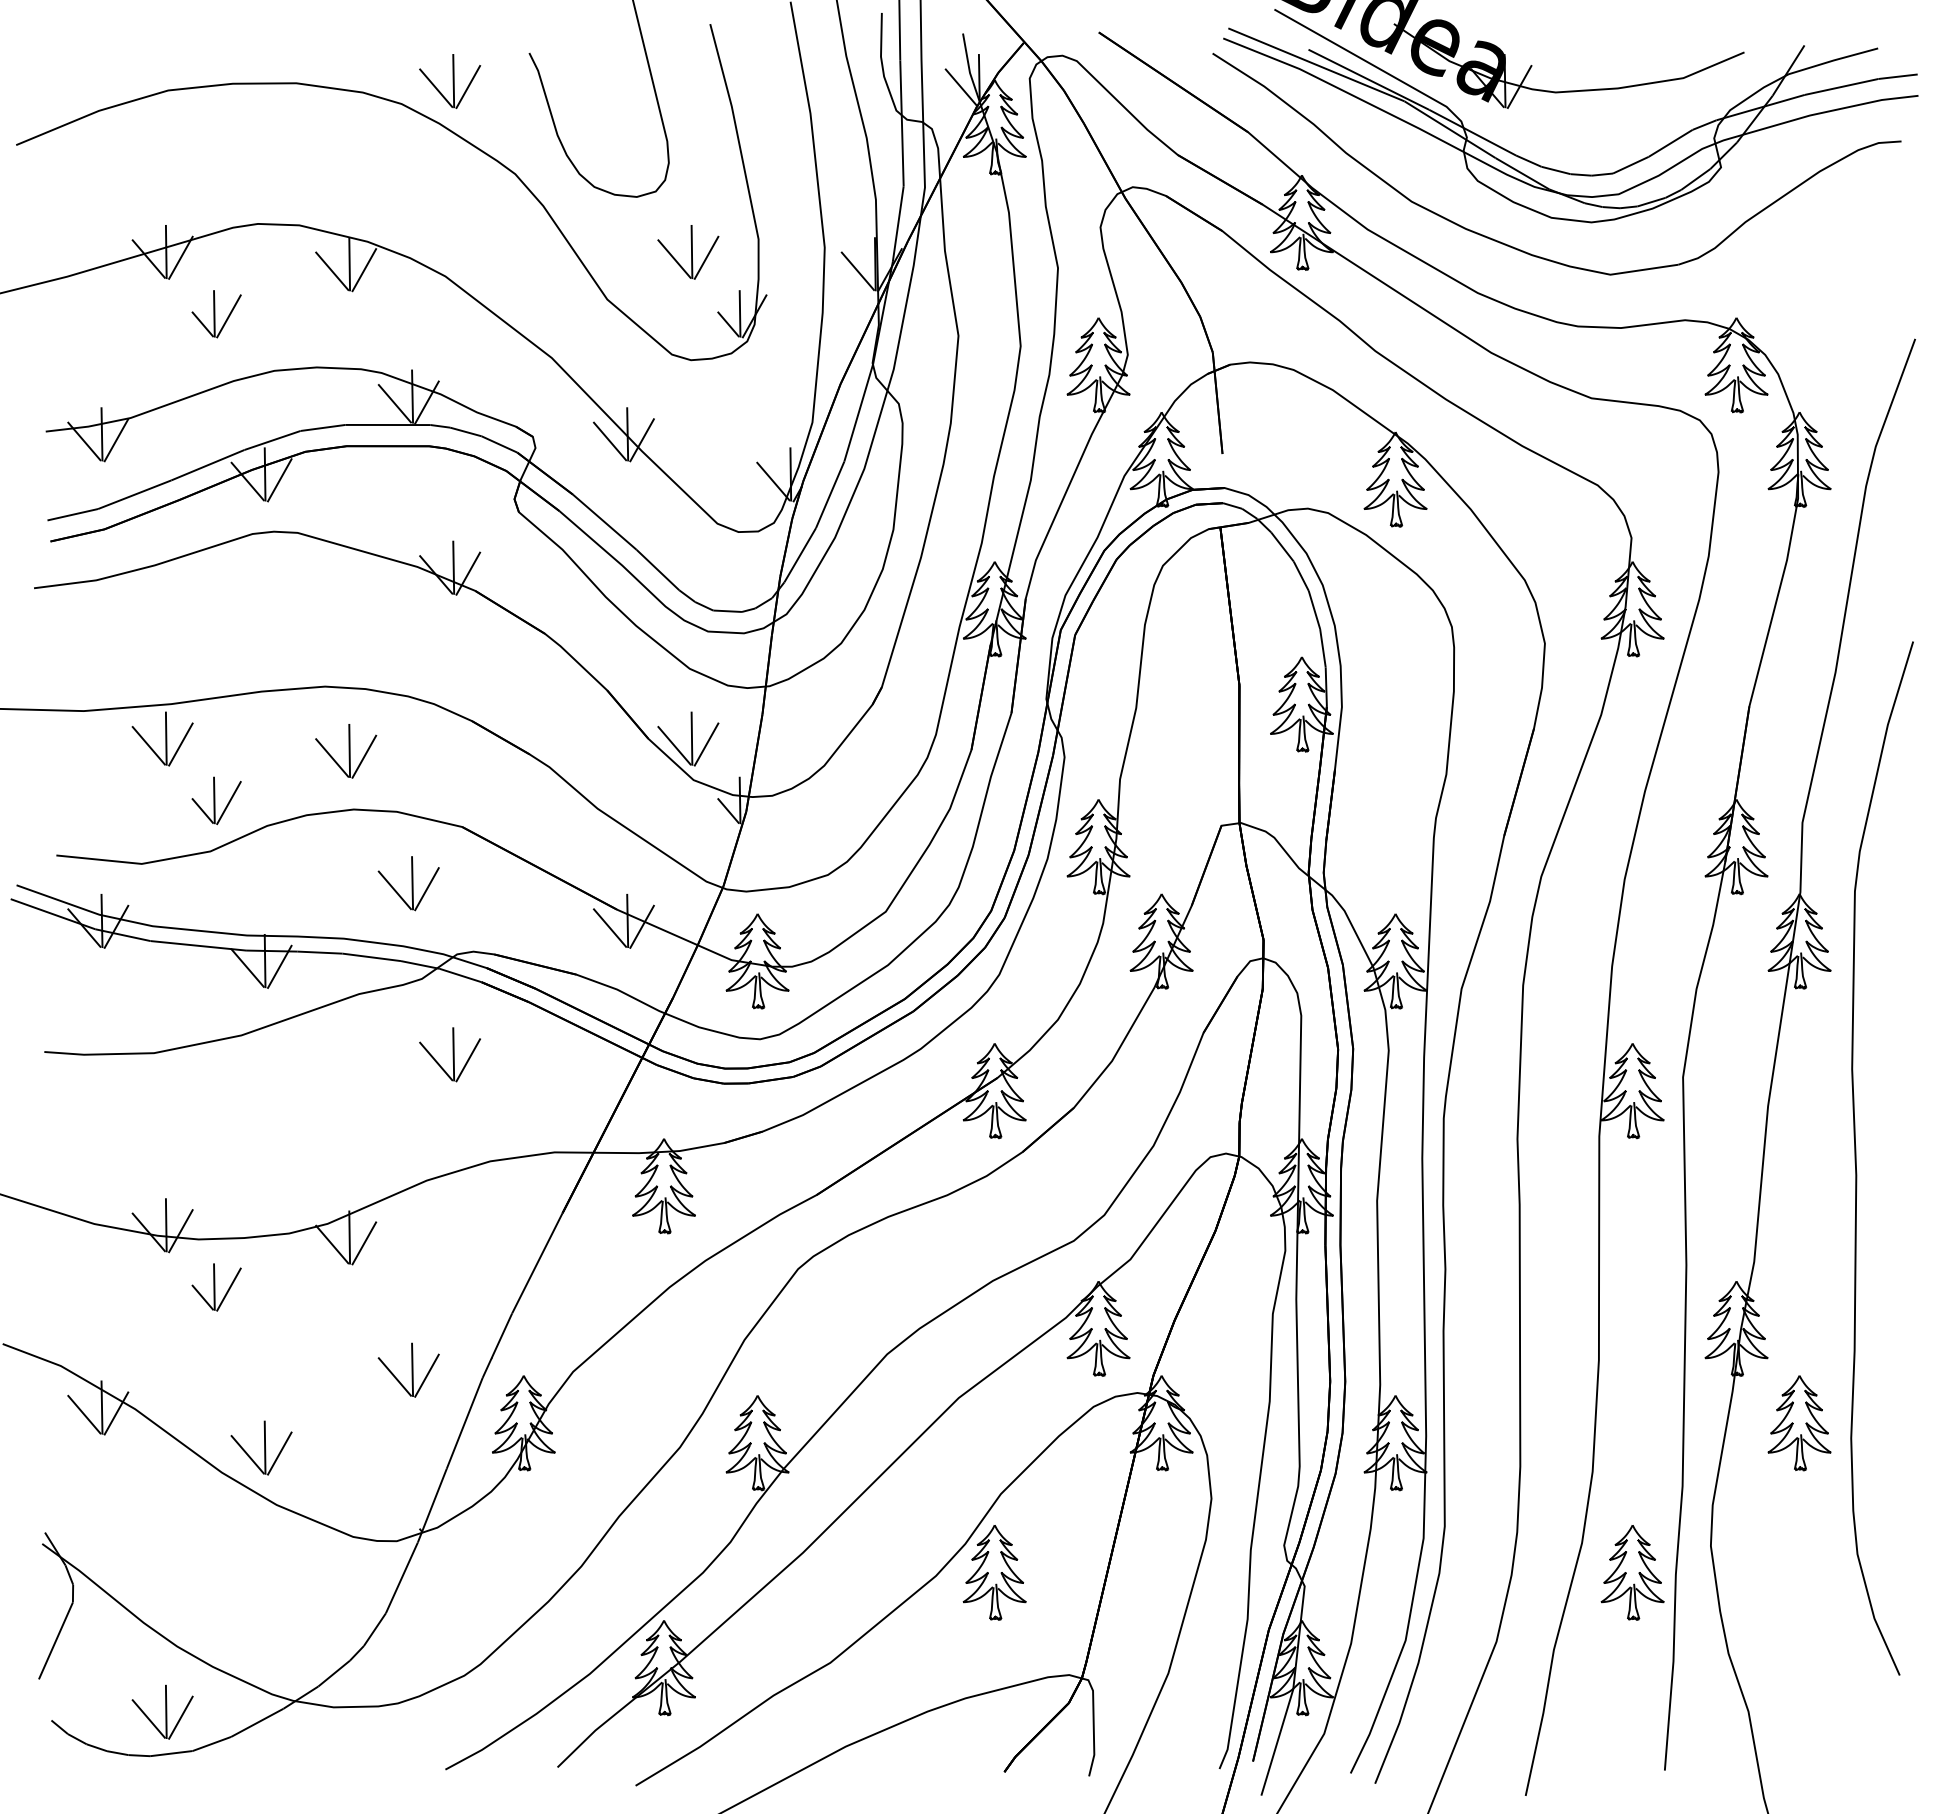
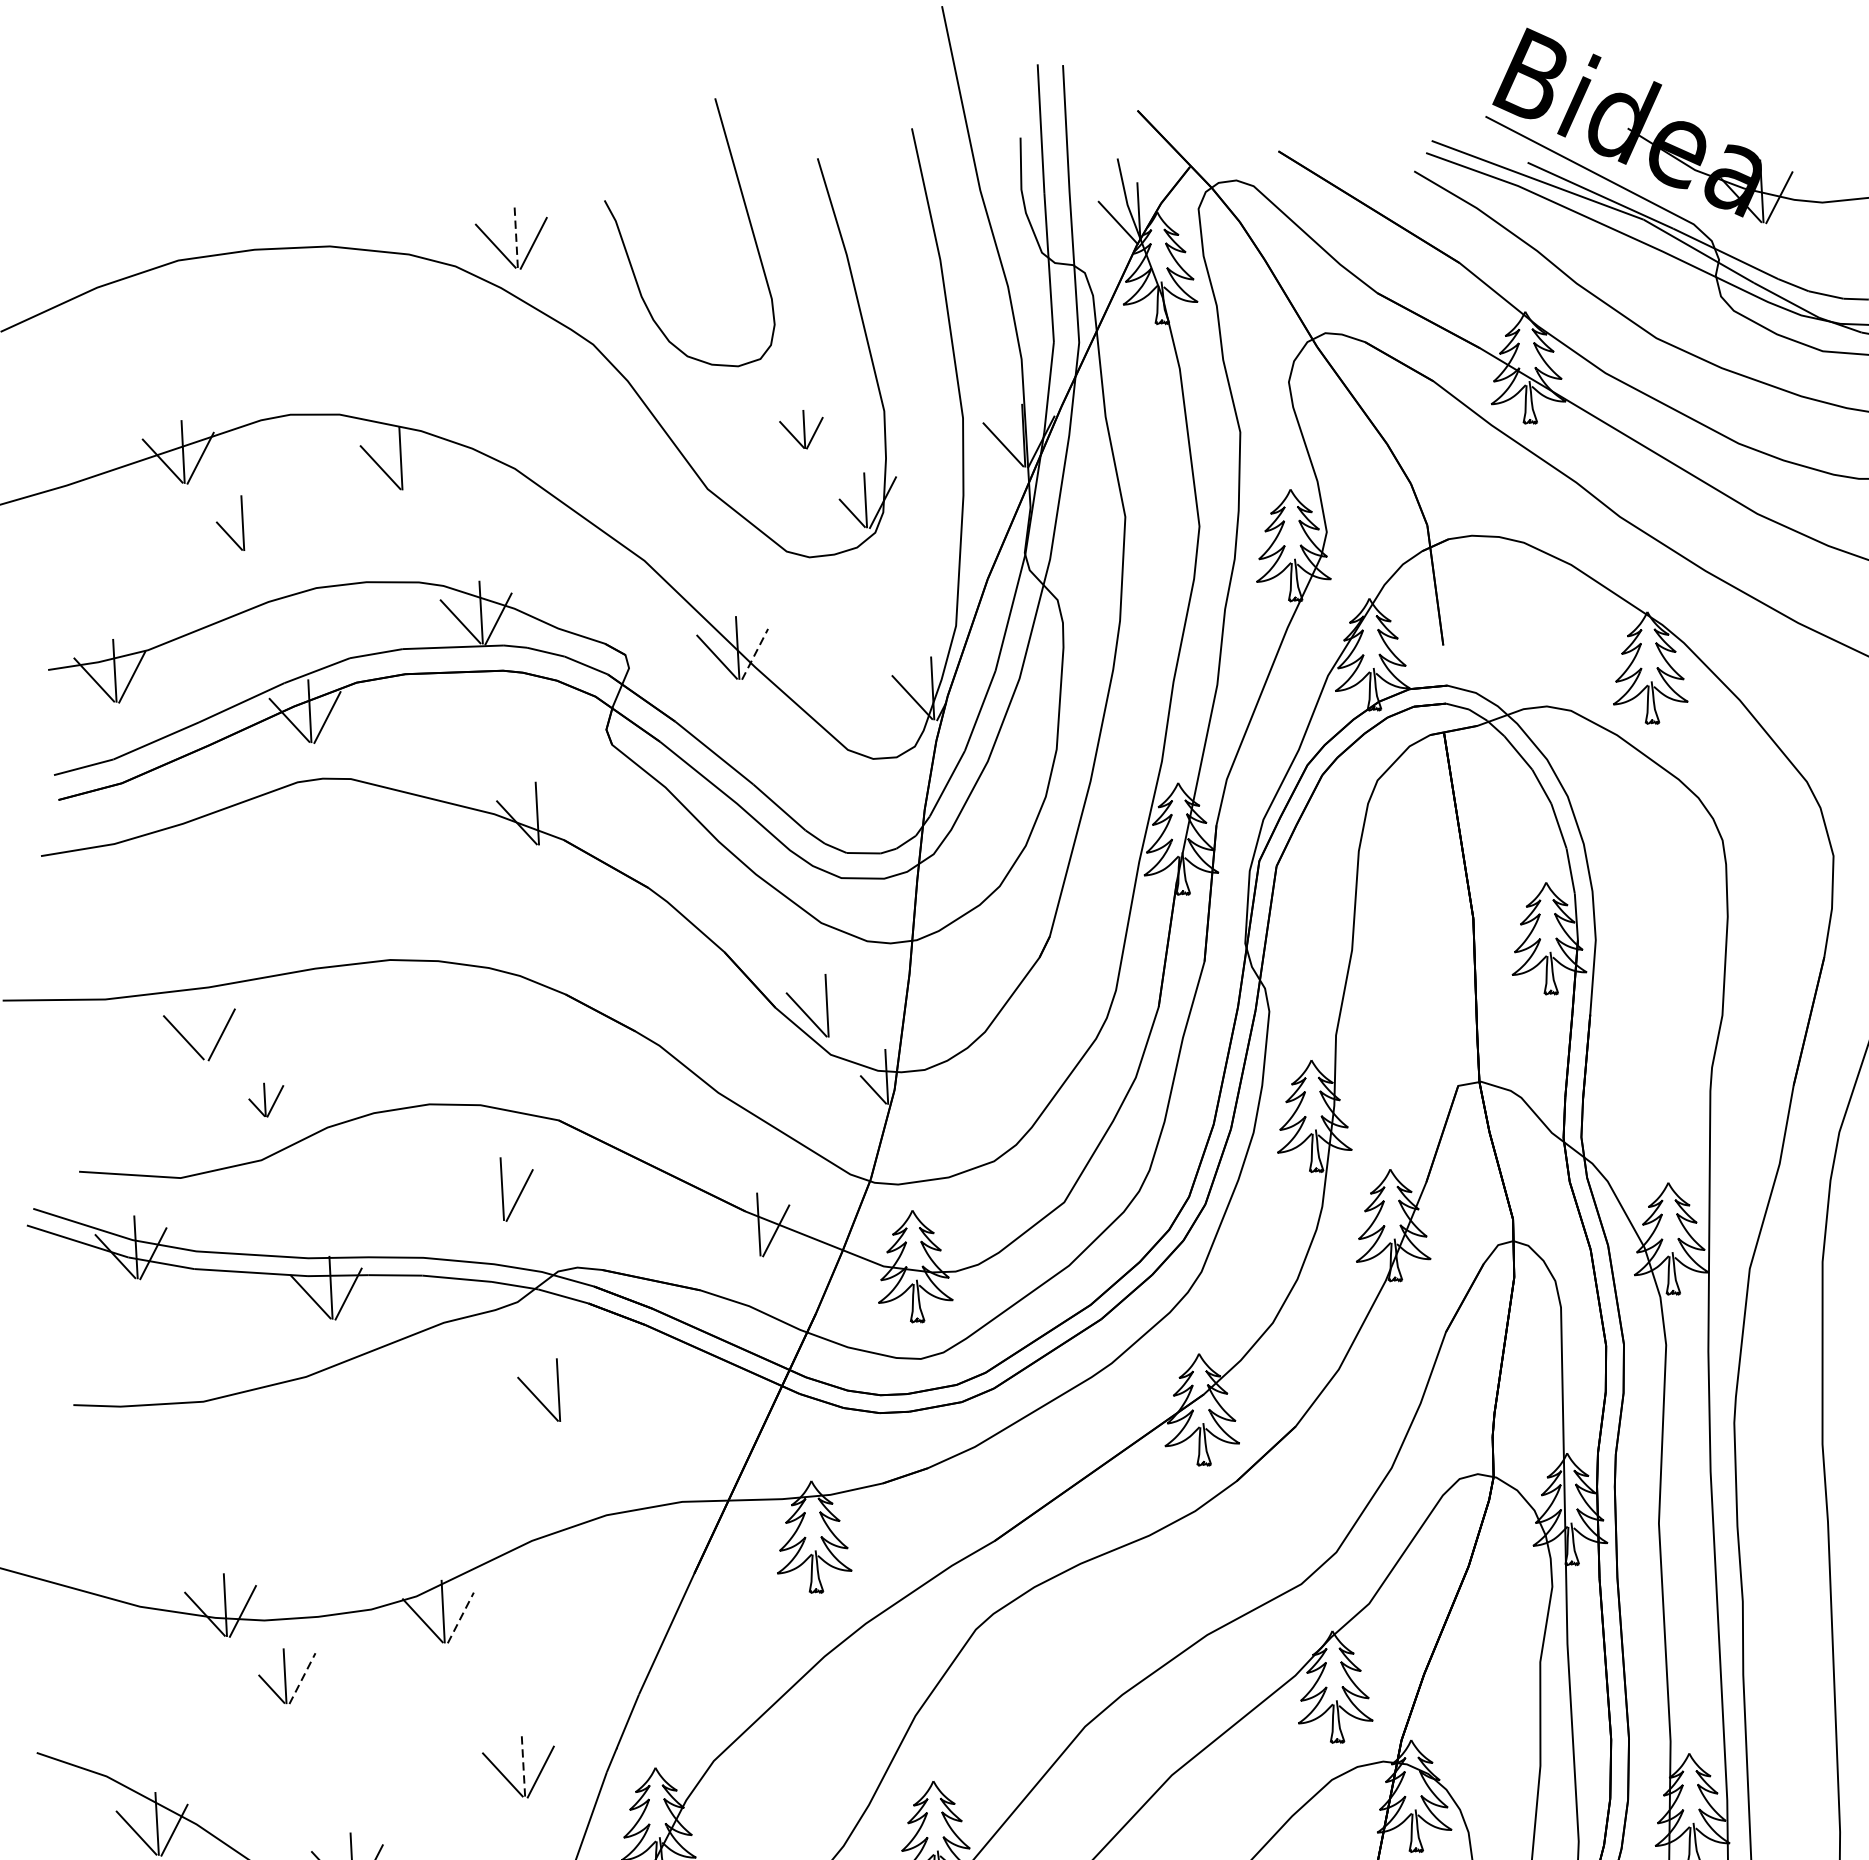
line: (453, 80) -> (515, 236), solid -> dashed
part: (688, 252) -> (801, 429), size x0.6
line: (364, 270) -> (418, 465), removed
line: (228, 316) -> (259, 525), removed
line: (642, 439) -> (755, 653), solid -> dashed
line: (468, 573) -> (555, 819), removed
line: (165, 738) -> (203, 1028), removed
line: (706, 744) -> (844, 1012), removed
part: (346, 751) -> (418, 1035), removed
part: (216, 800) -> (266, 1099), size x0.6
line: (394, 890) -> (481, 1198), removed
line: (610, 927) -> (738, 1233), removed
line: (468, 1060) -> (576, 1396), removed
line: (364, 1242) -> (460, 1616), solid -> dashed
line: (229, 1289) -> (303, 1678), solid -> dashed
line: (412, 1369) -> (523, 1765), solid -> dashed

